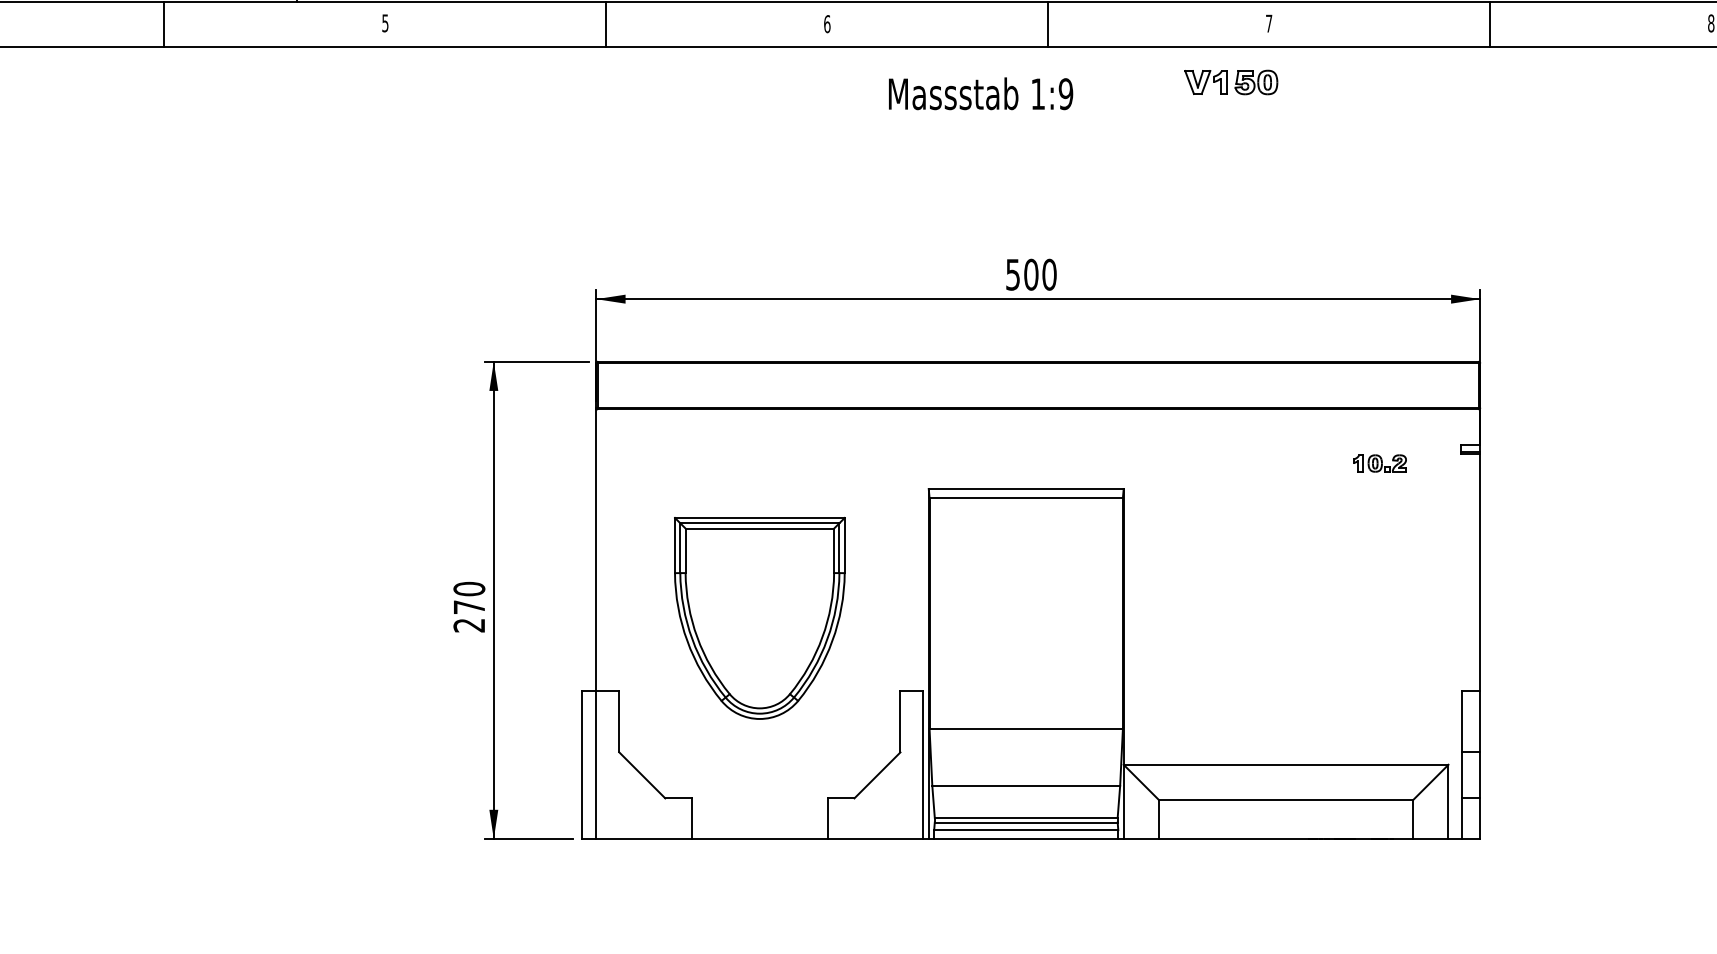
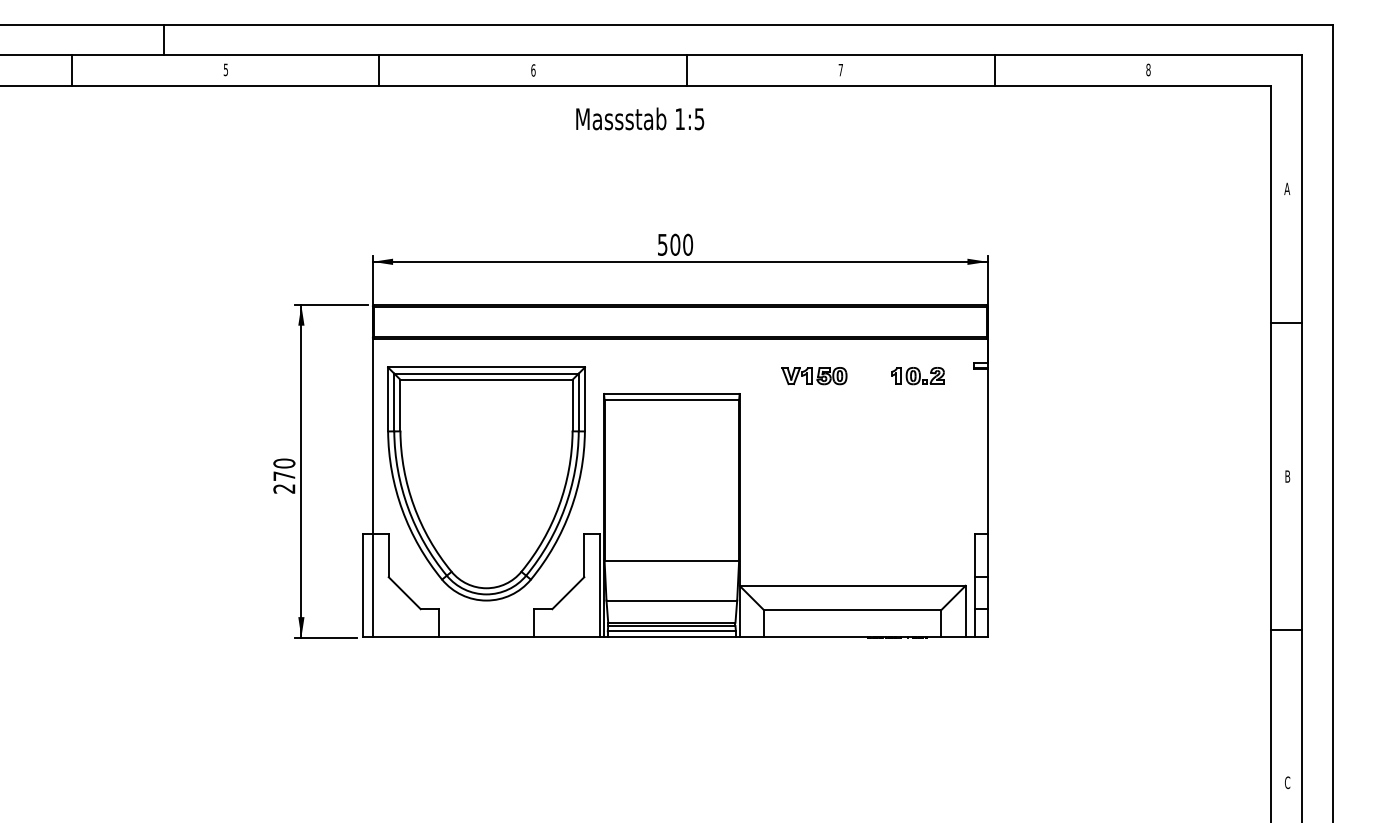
part: (1231, 83) -> (814, 376), moved
text: (1065, 93) -> (699, 118), 1:9 -> 1:5
part: (1379, 463) -> (917, 376), size x1.43
part: (759, 617) -> (486, 483), size x1.67

